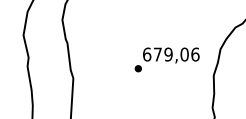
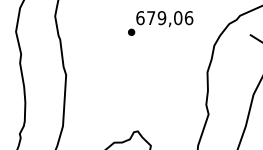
text: (167, 59) -> (160, 23), moved

